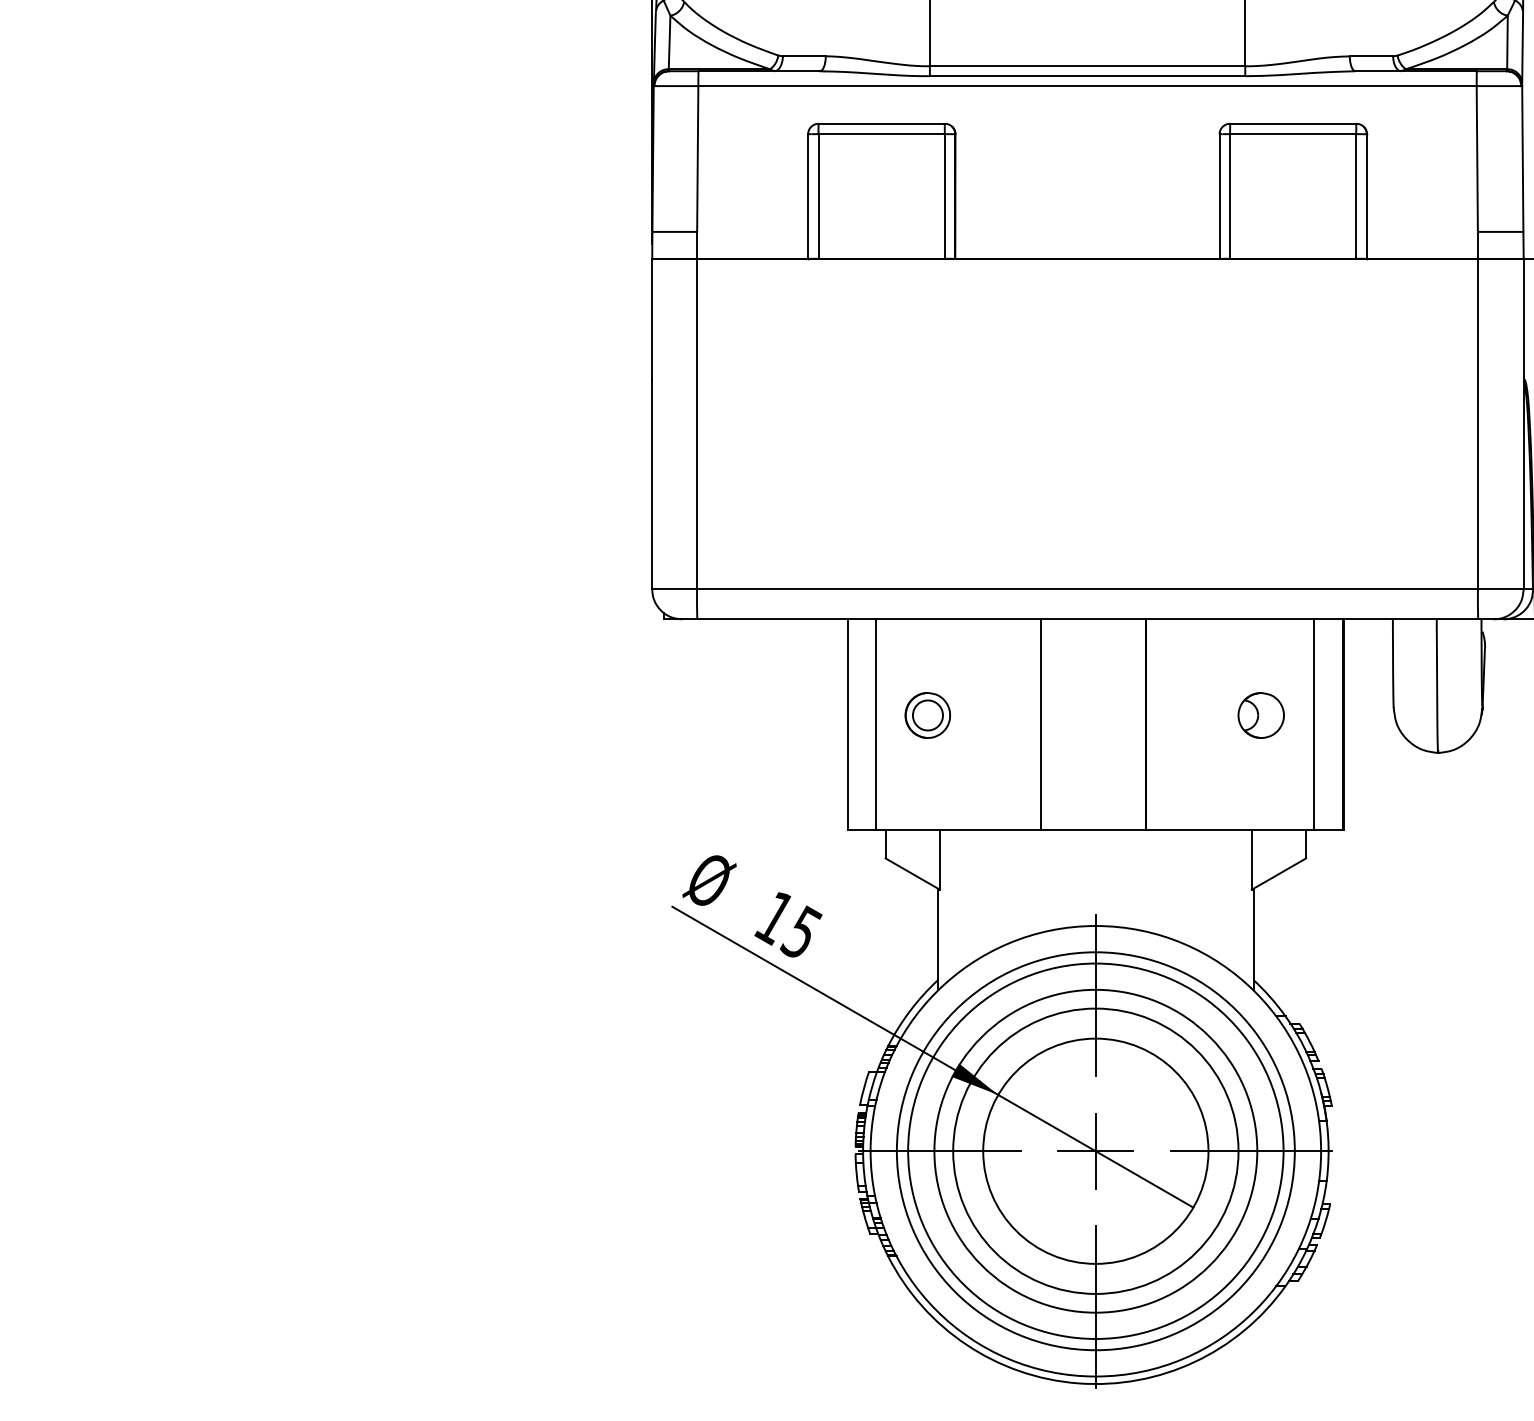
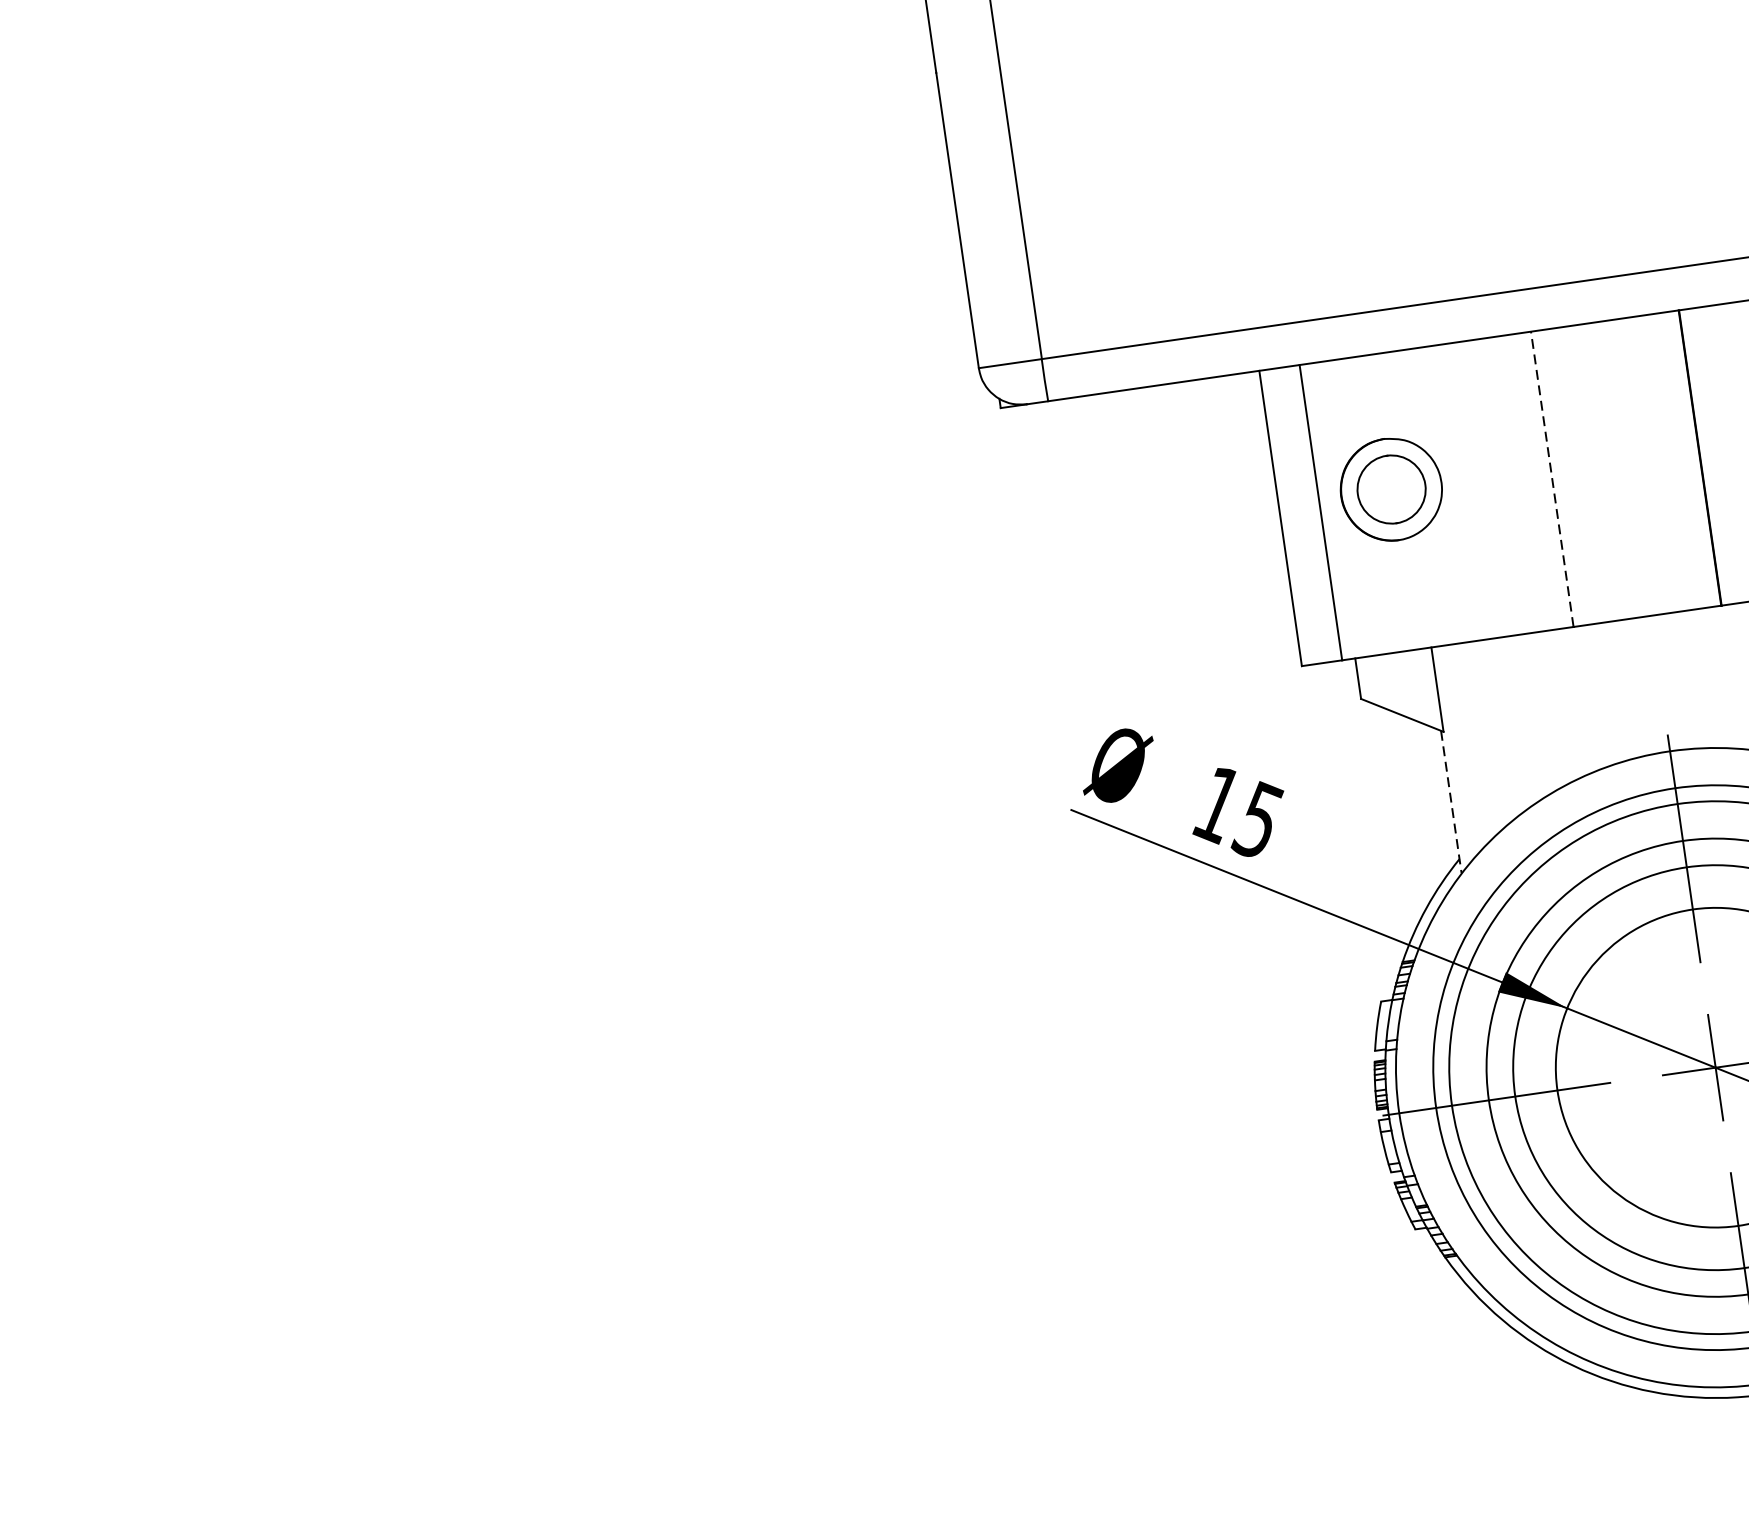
part: (927, 715) -> (1390, 489), size x1.6
line: (1041, 723) -> (1552, 477), solid -> dashed
line: (938, 939) -> (1451, 802), solid -> dashed

